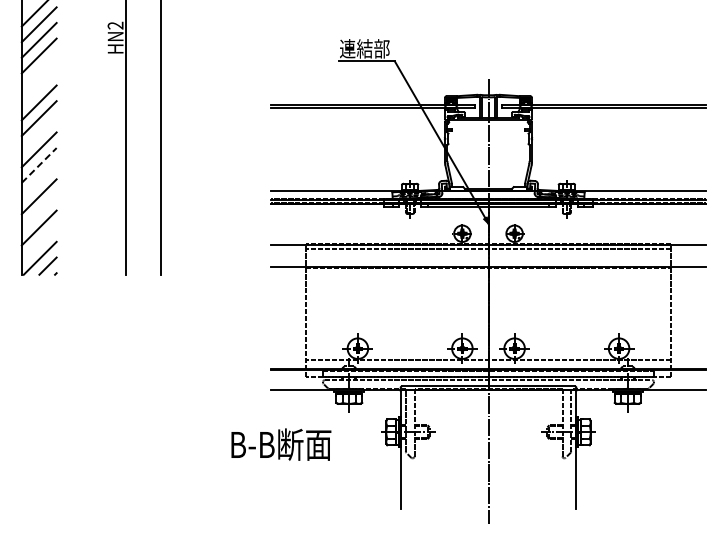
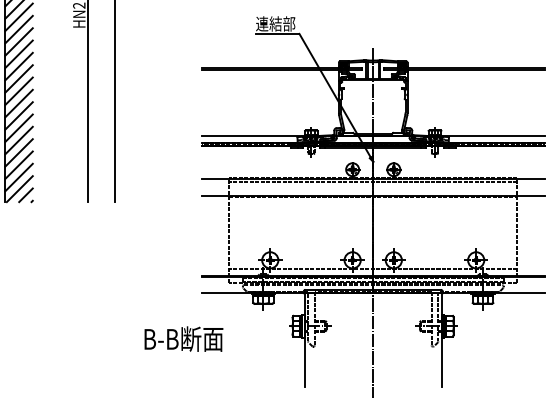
line: (38, 71) -> (18, 41), added
line: (38, 86) -> (18, 53), added
line: (38, 133) -> (18, 90), added
line: (39, 165) -> (19, 115), dashed -> solid
line: (38, 180) -> (18, 127), added
line: (38, 211) -> (18, 152), added
line: (38, 243) -> (18, 177), added
text: (281, 444) -> (184, 339), moved

